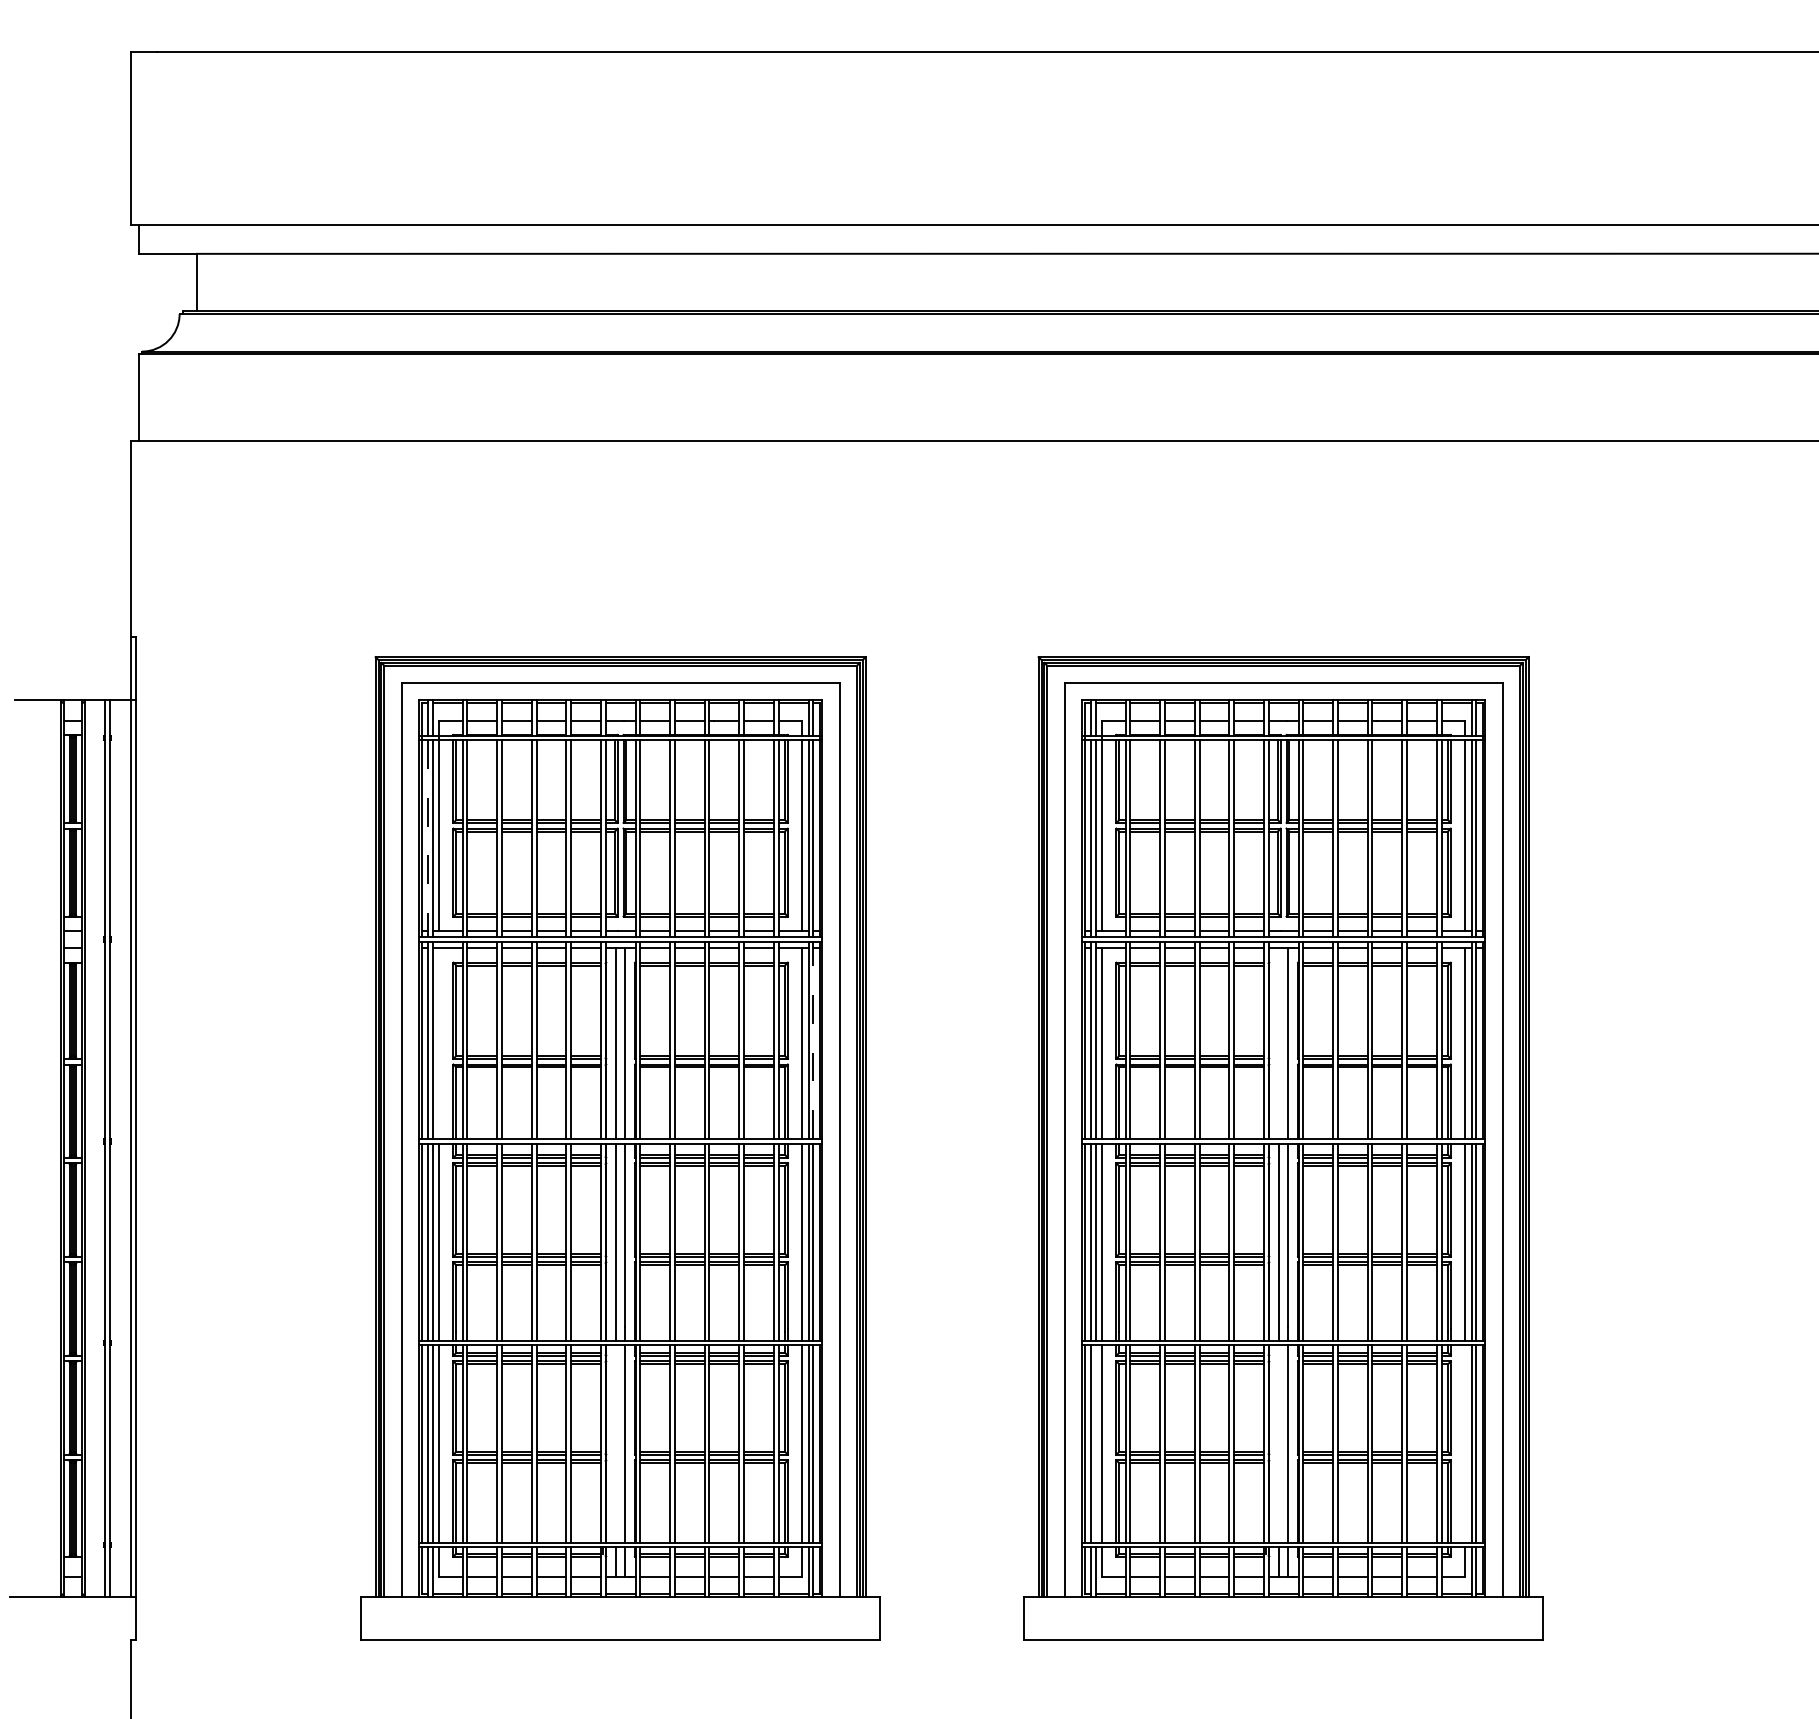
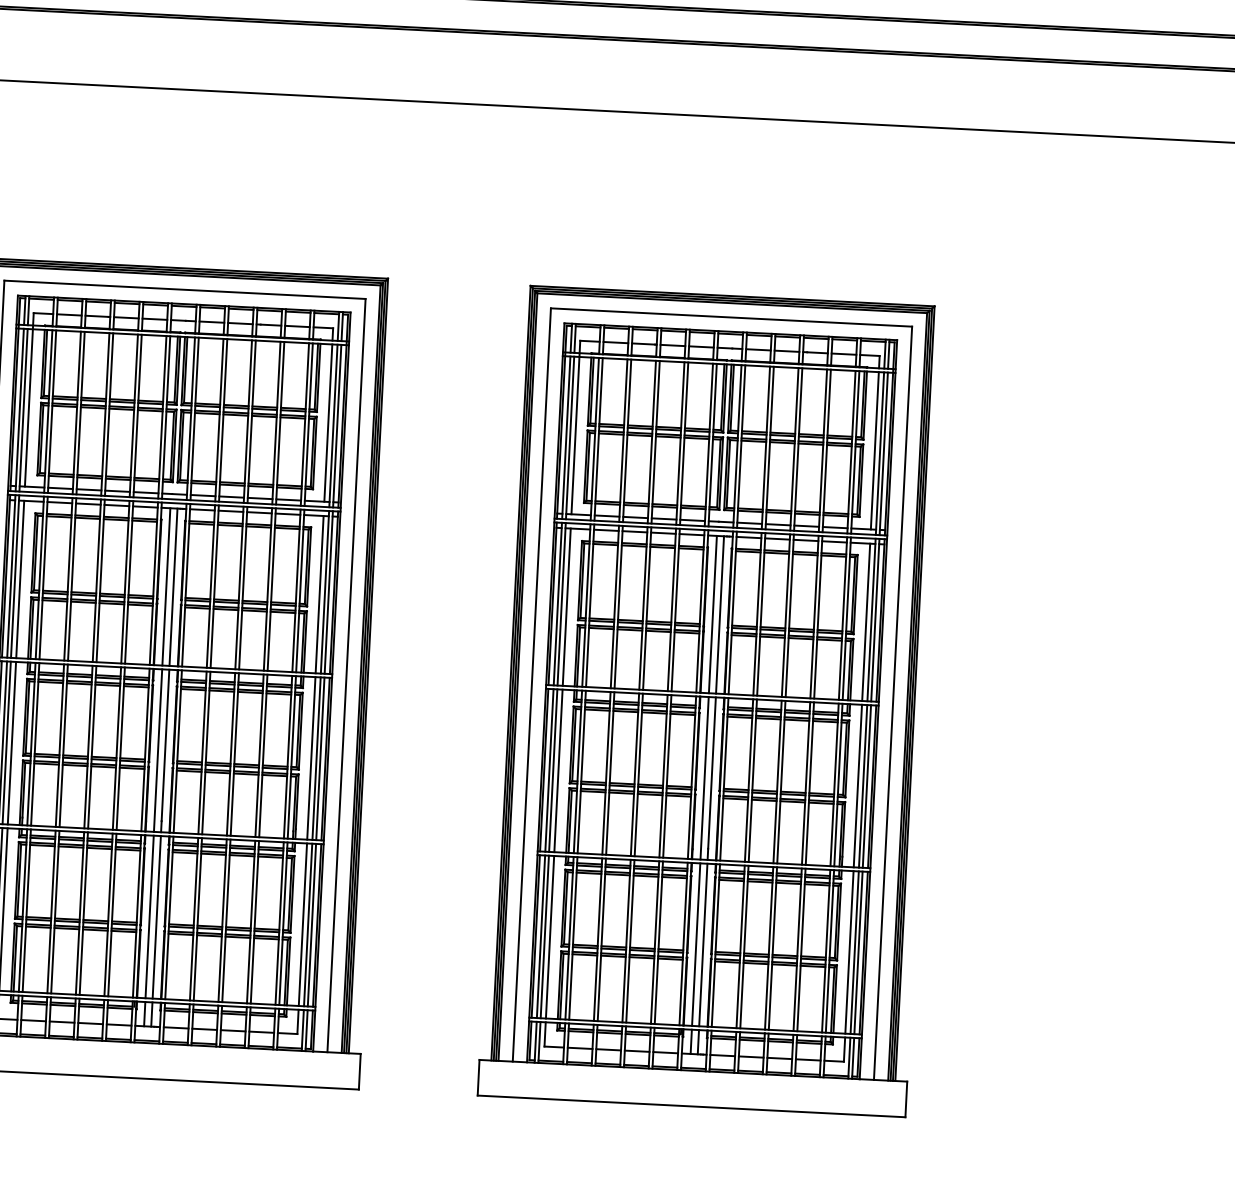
line: (428, 838) -> (20, 409), dashed -> solid
line: (813, 1040) -> (329, 592), dashed -> solid
line: (439, 1043) -> (20, 579), added
line: (1279, 1043) -> (713, 614), added
line: (616, 1443) -> (149, 916), added
line: (1095, 1443) -> (544, 936), added
line: (1279, 1443) -> (696, 944), added
line: (1465, 1443) -> (849, 951), added

